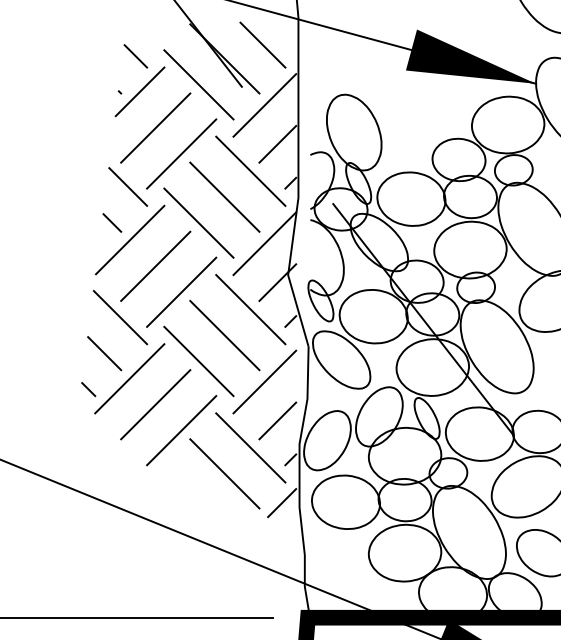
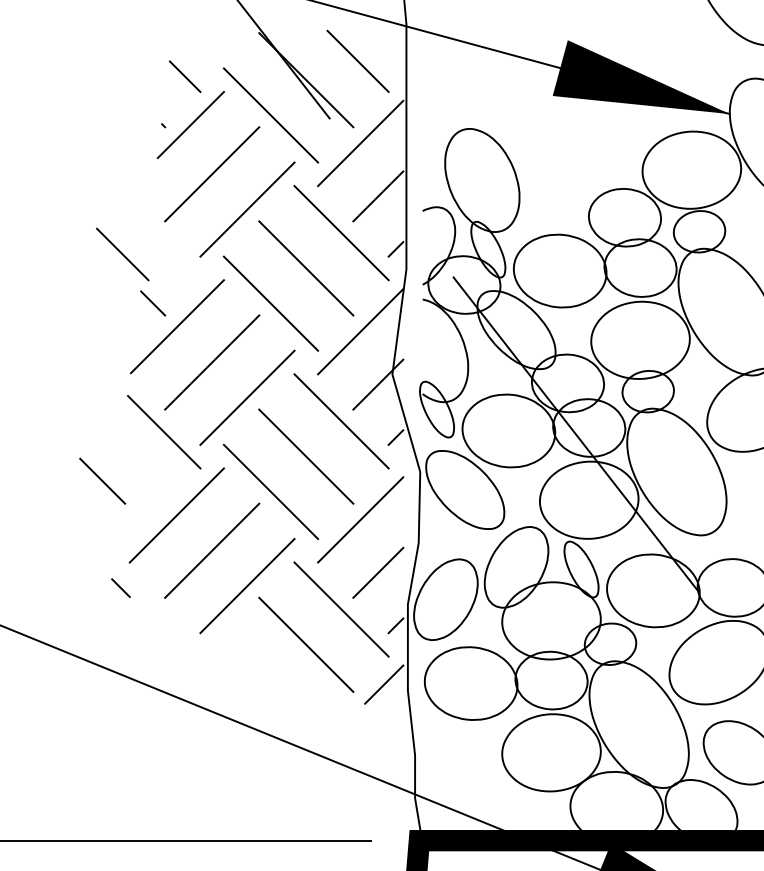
line: (128, 187) -> (122, 254), moved
line: (104, 353) -> (102, 480), moved
line: (88, 389) -> (120, 587), moved

